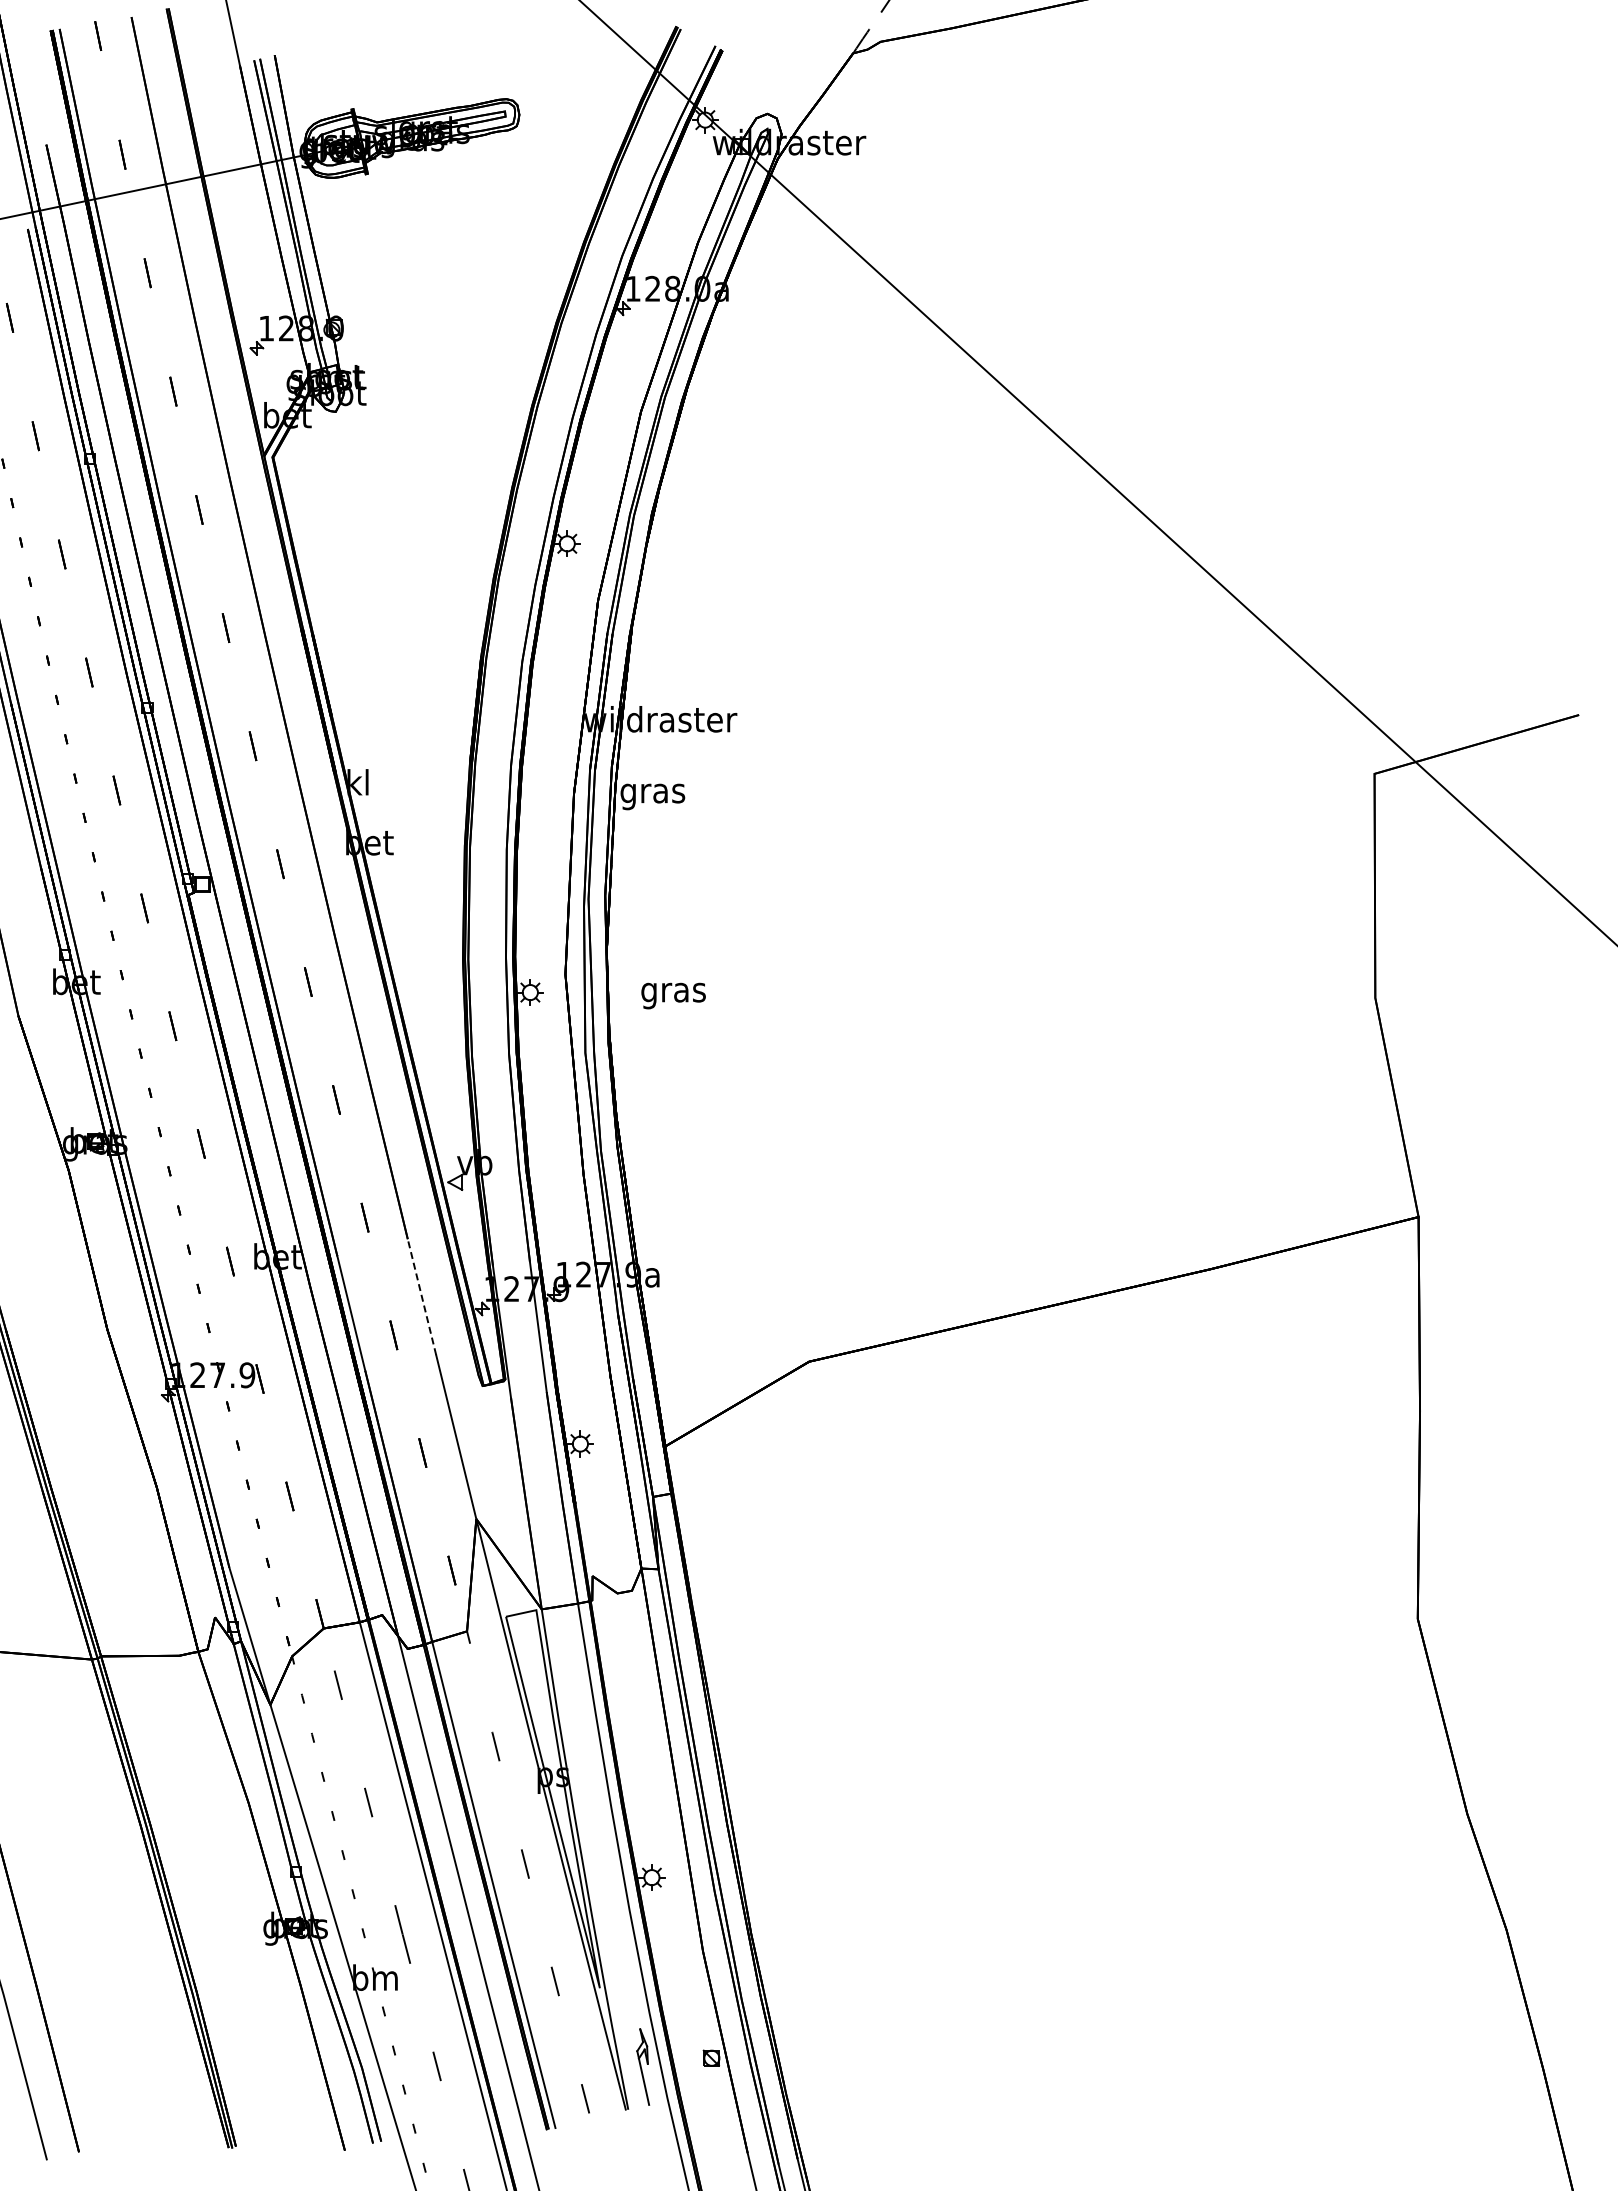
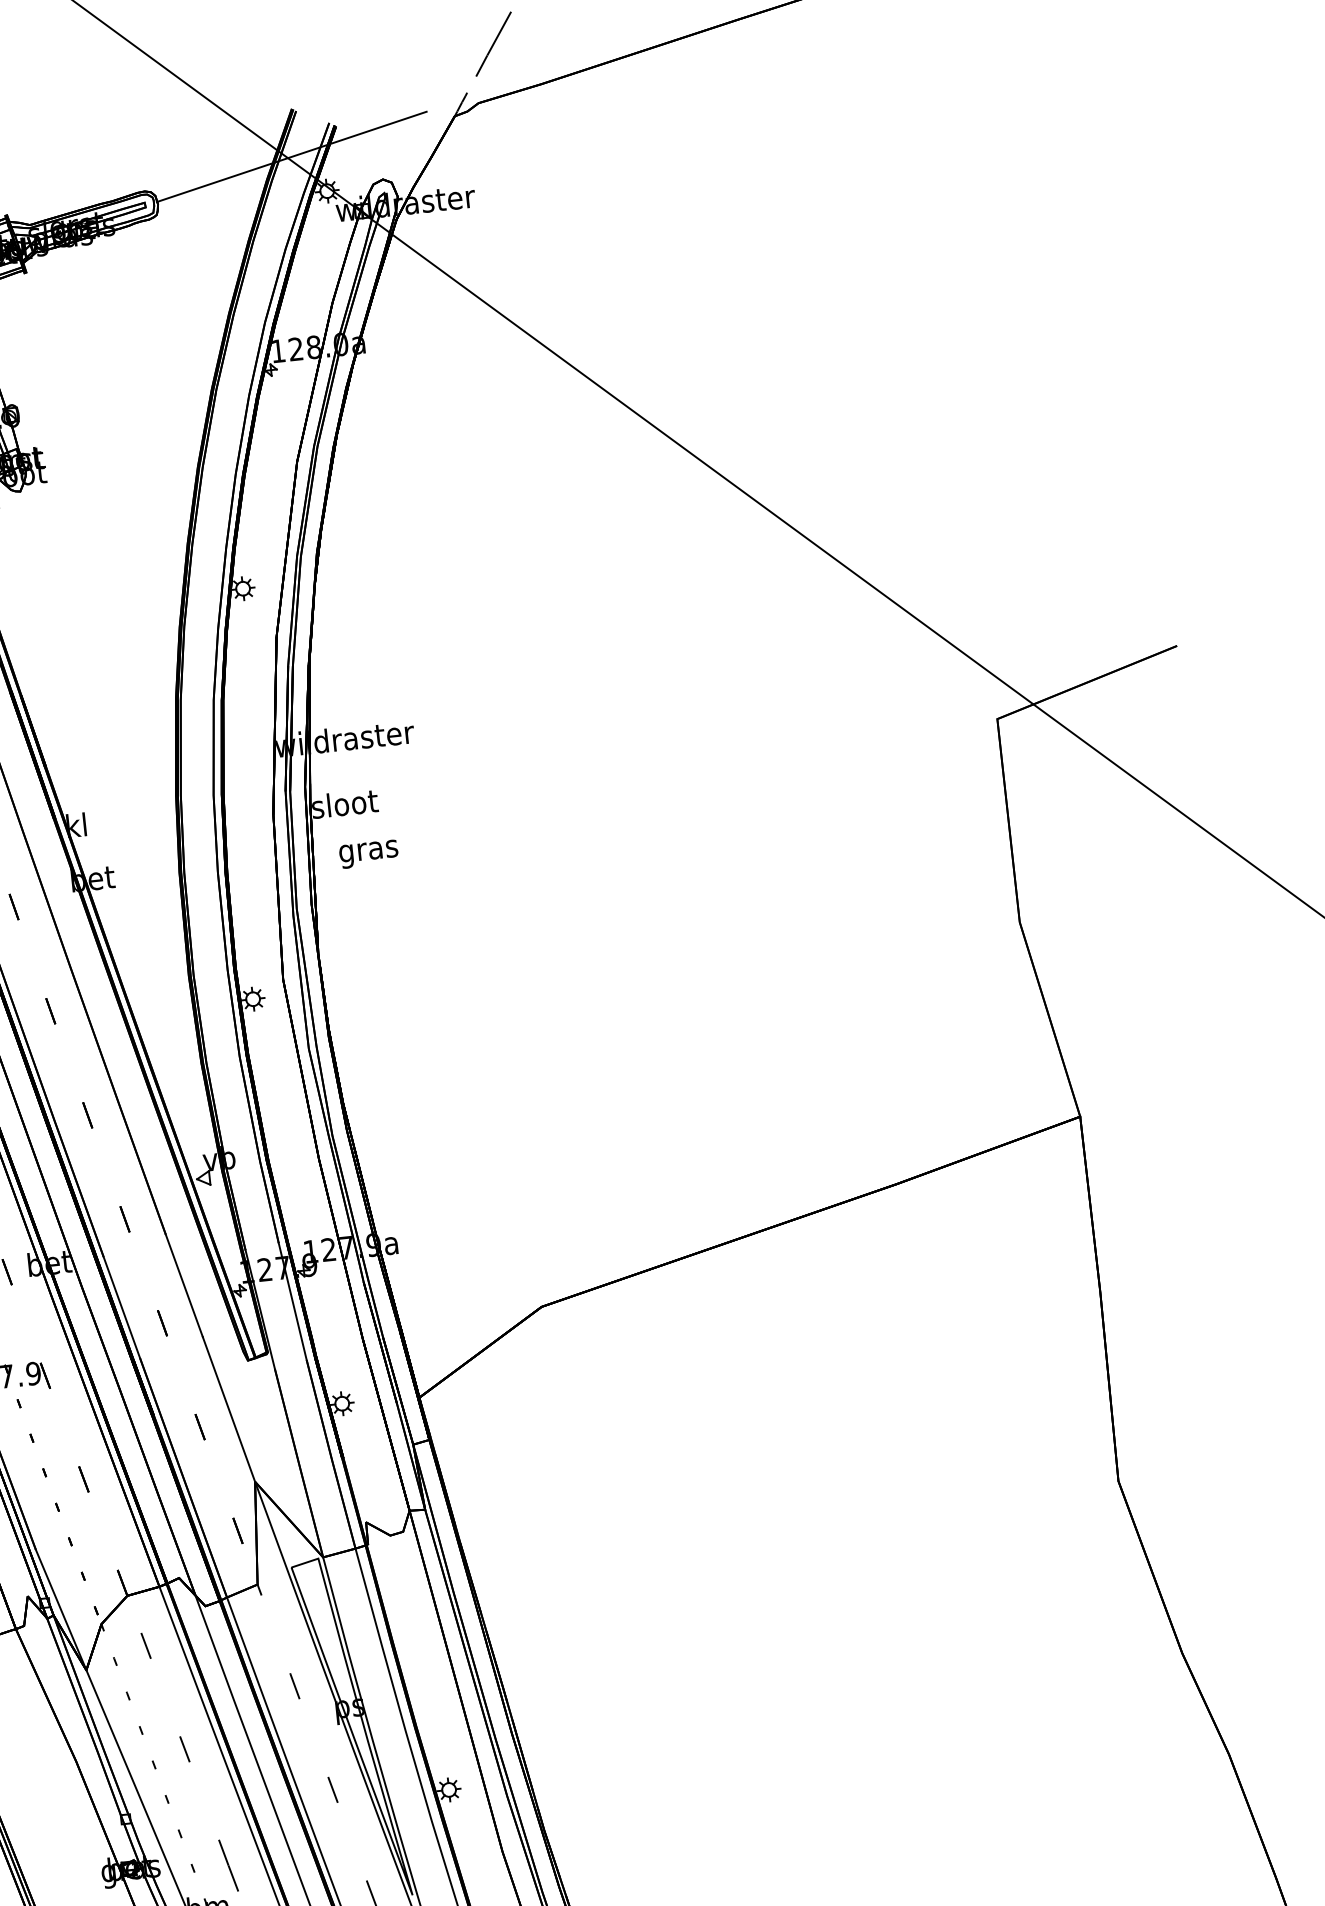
line: (670, 78) -> (291, 156), added
text: (652, 793) -> (344, 806), gras -> sloot
text: (673, 995) -> (368, 853), moved
line: (422, 1297) -> (184, 1286), dashed -> solid

